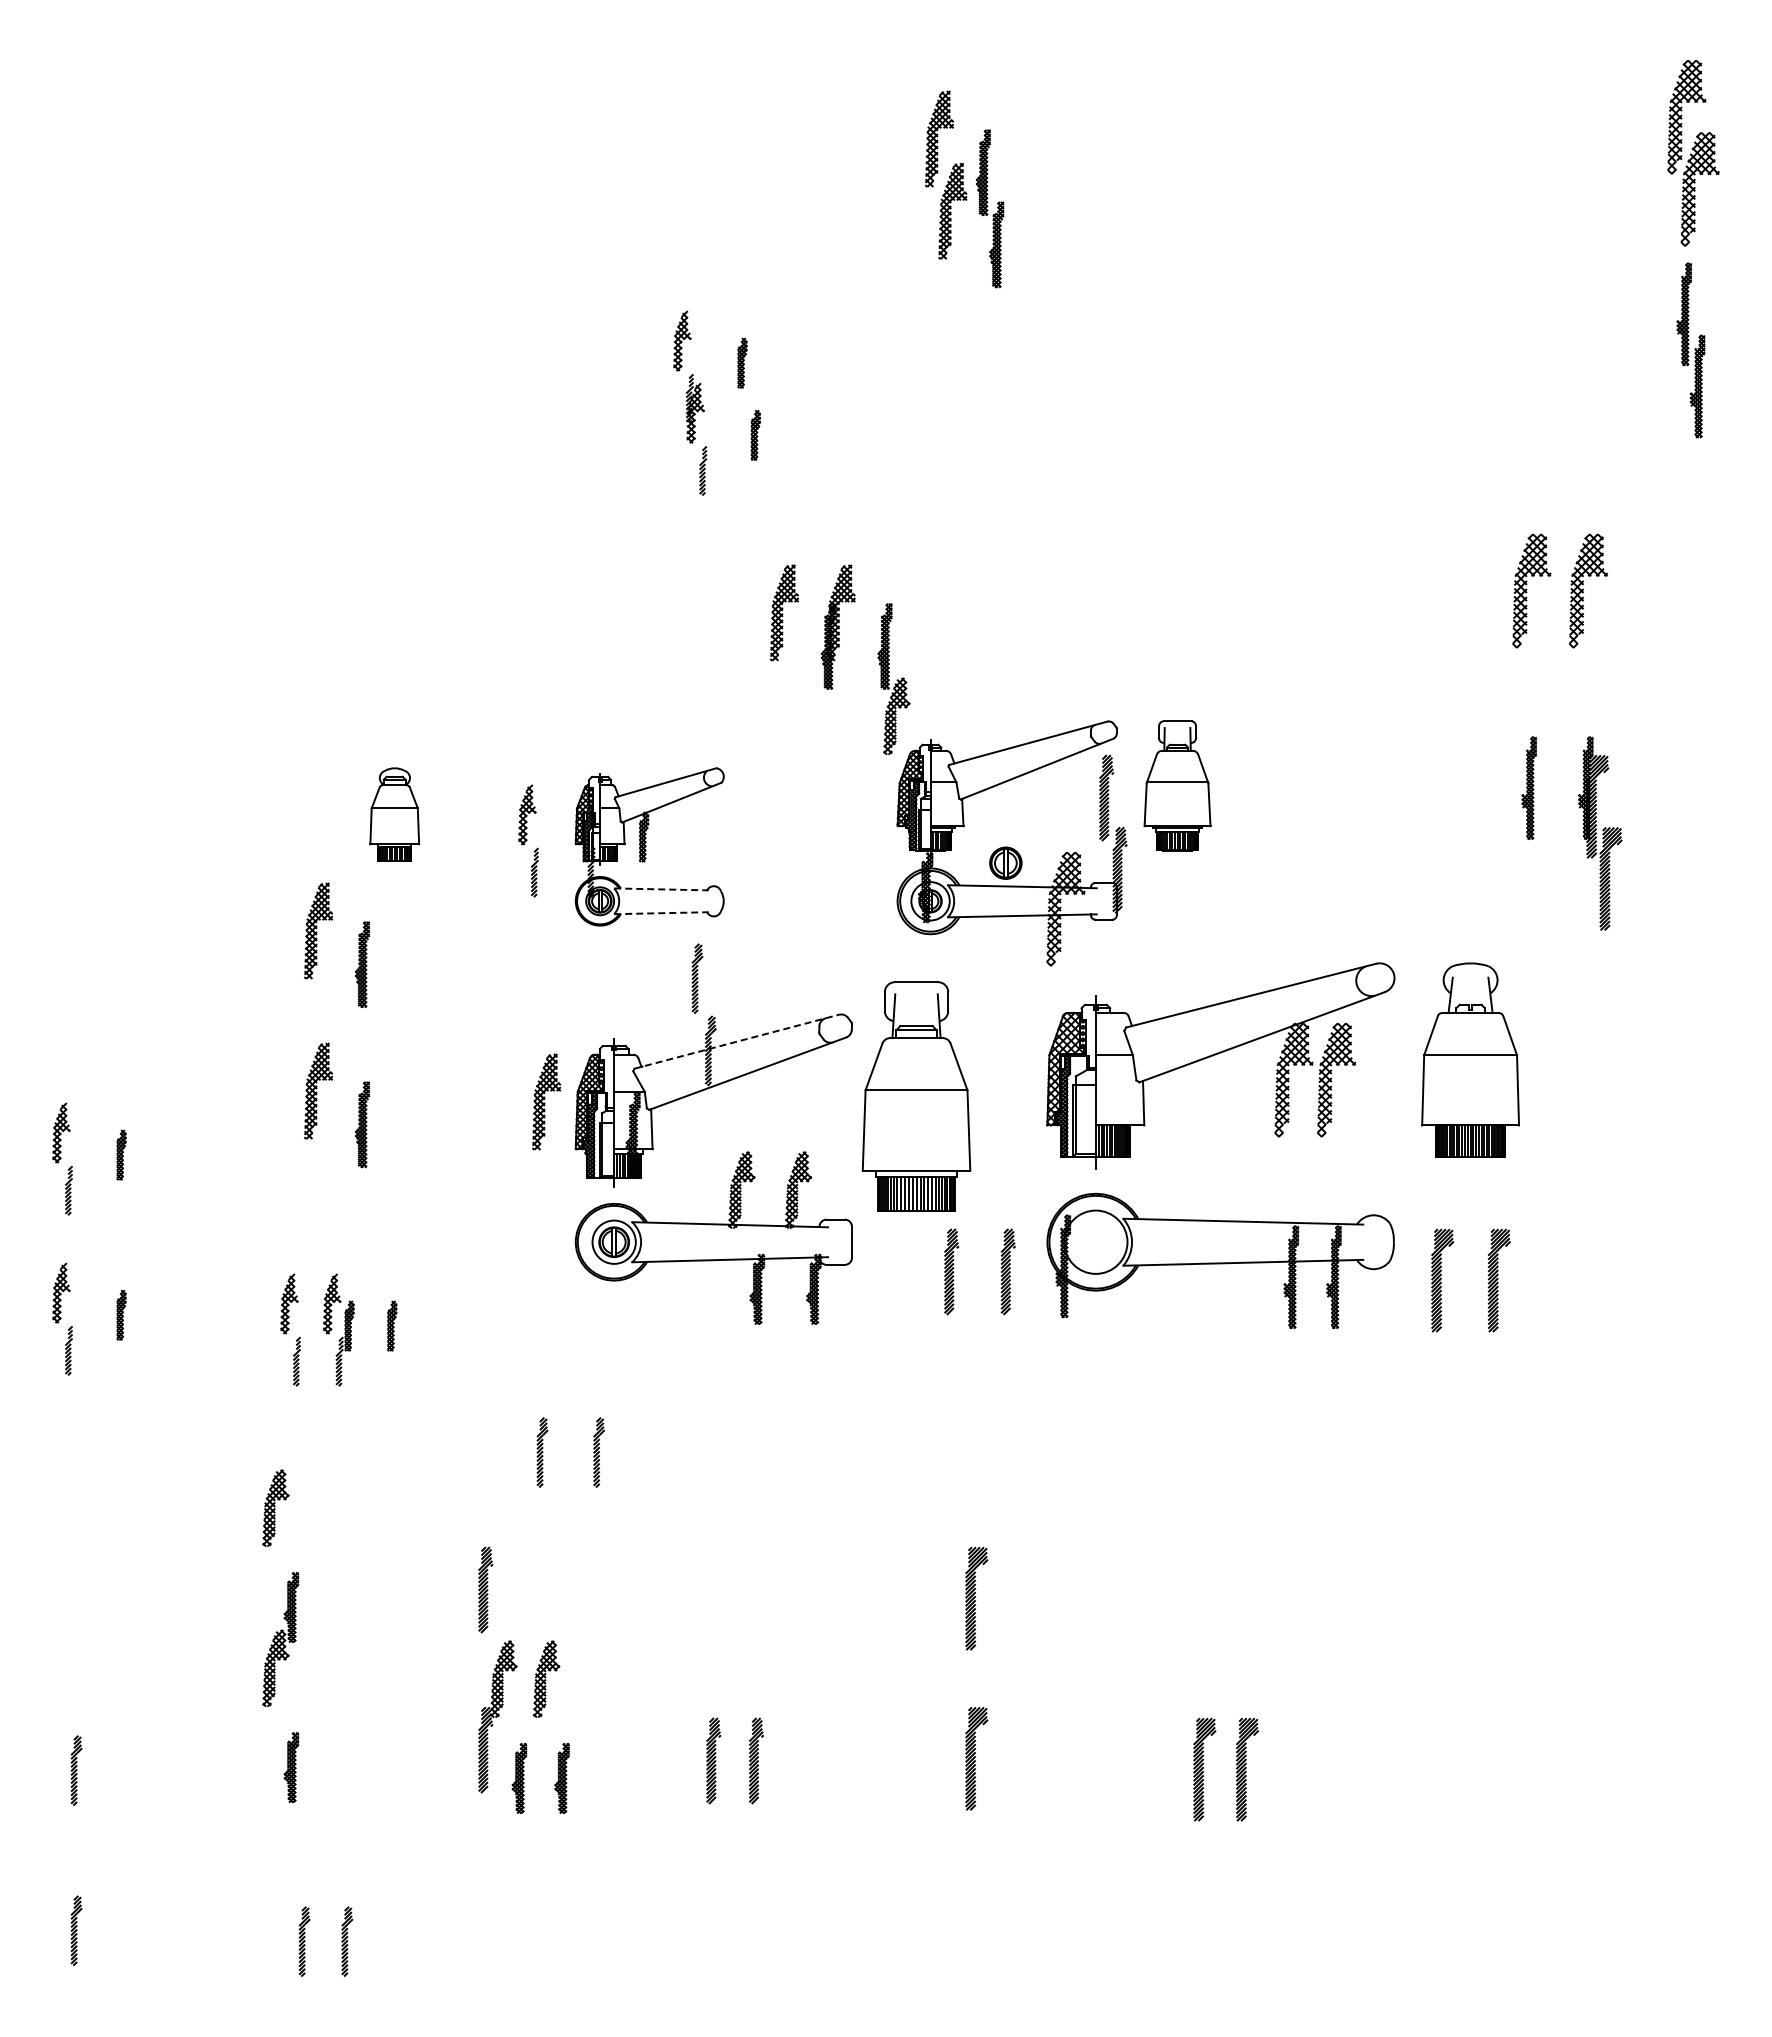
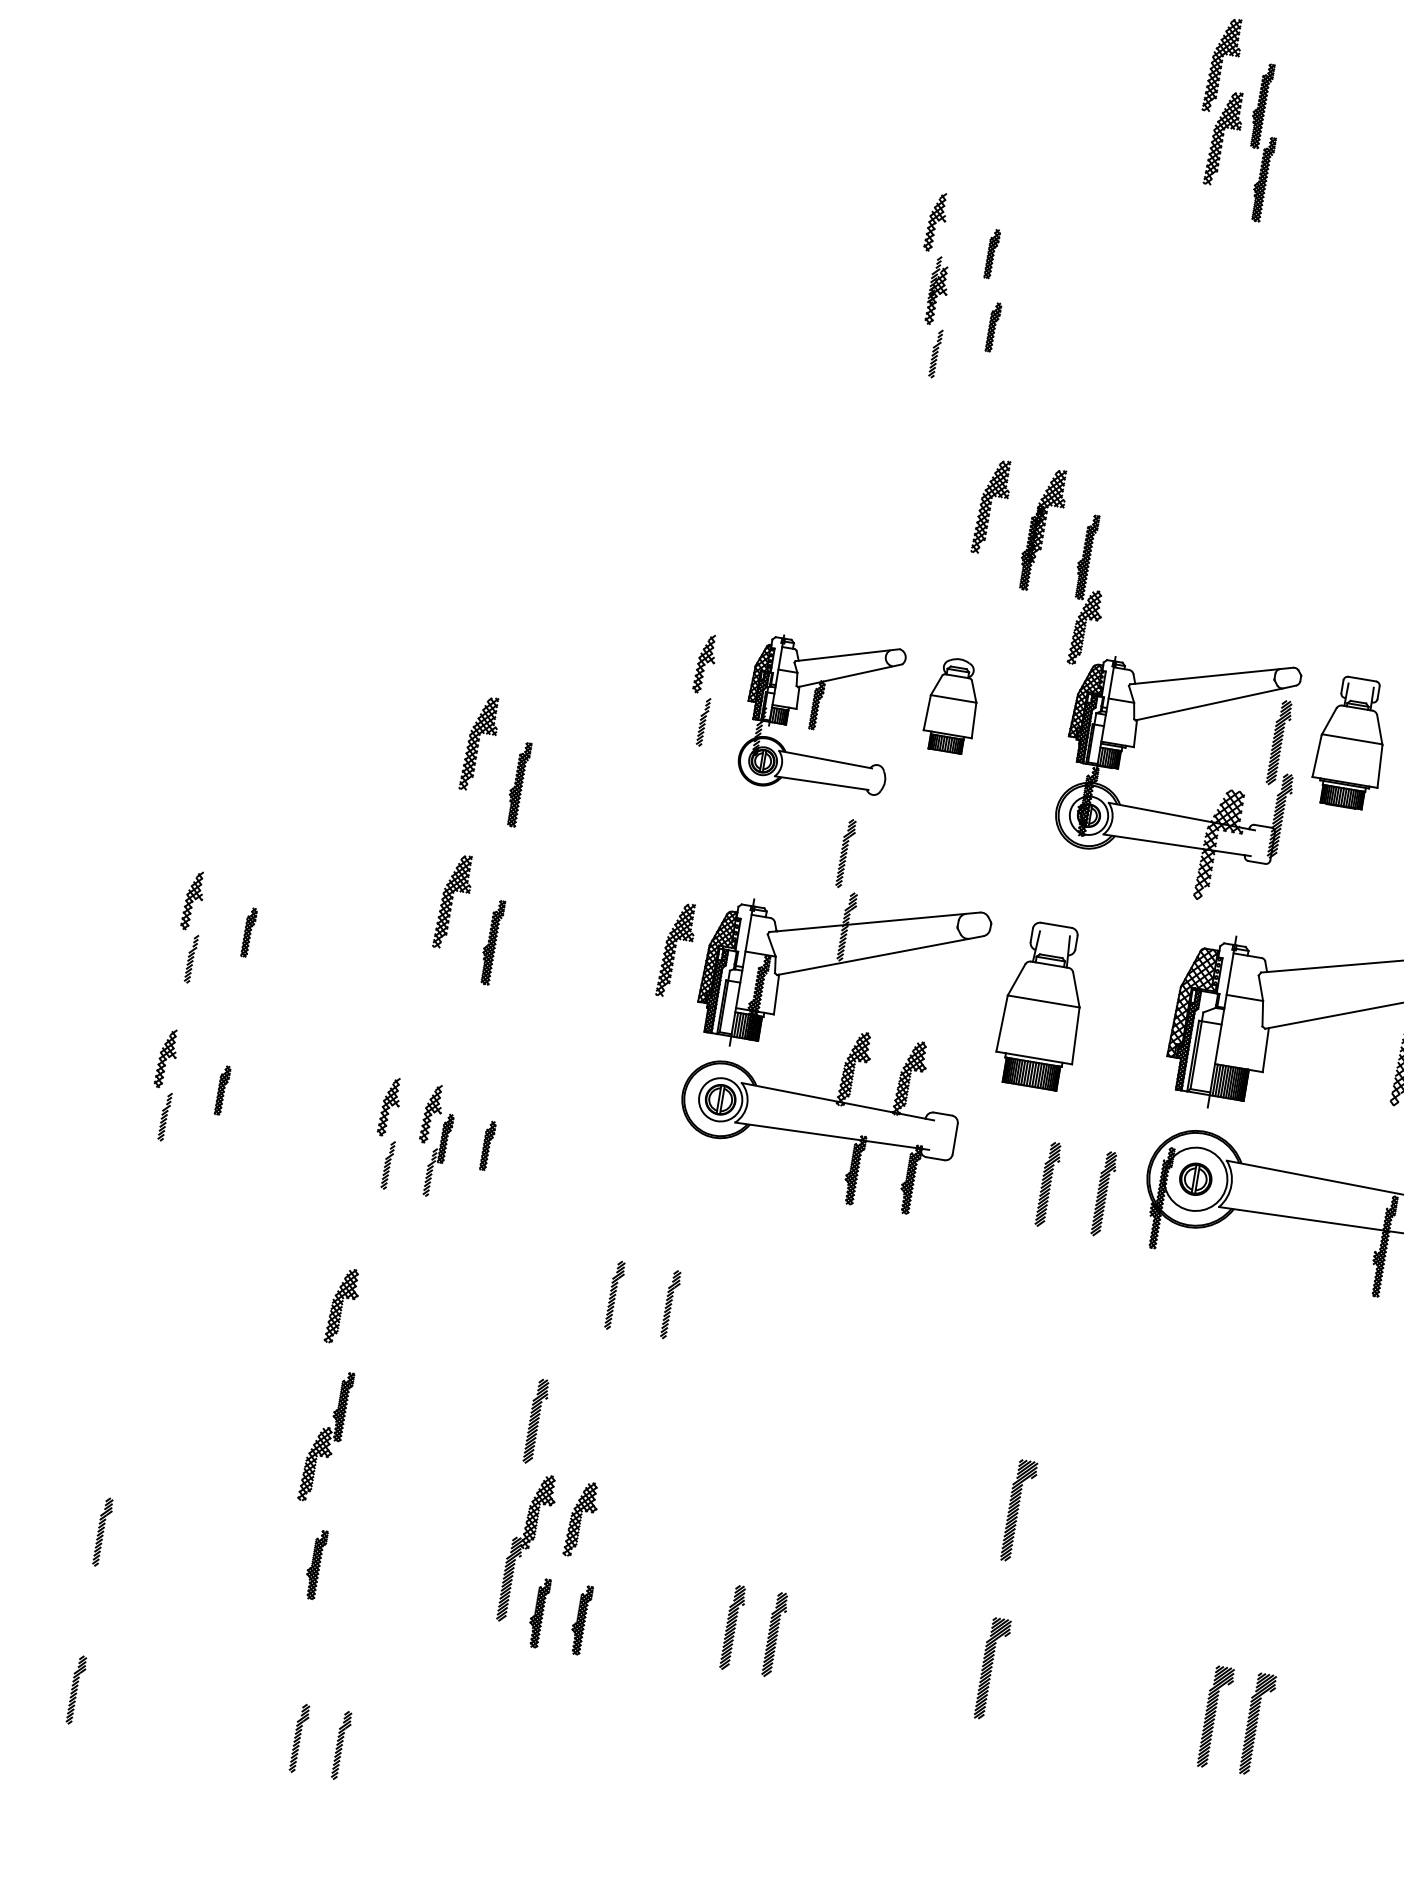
part: (394, 814) -> (952, 704), moved
part: (1005, 862) -> (1195, 1178), moved
line: (662, 889) -> (826, 759), dashed -> solid
line: (662, 913) -> (822, 783), dashed -> solid
line: (736, 1041) -> (874, 922), dashed -> solid
part: (916, 1095) -> (1043, 1004), size x0.71

